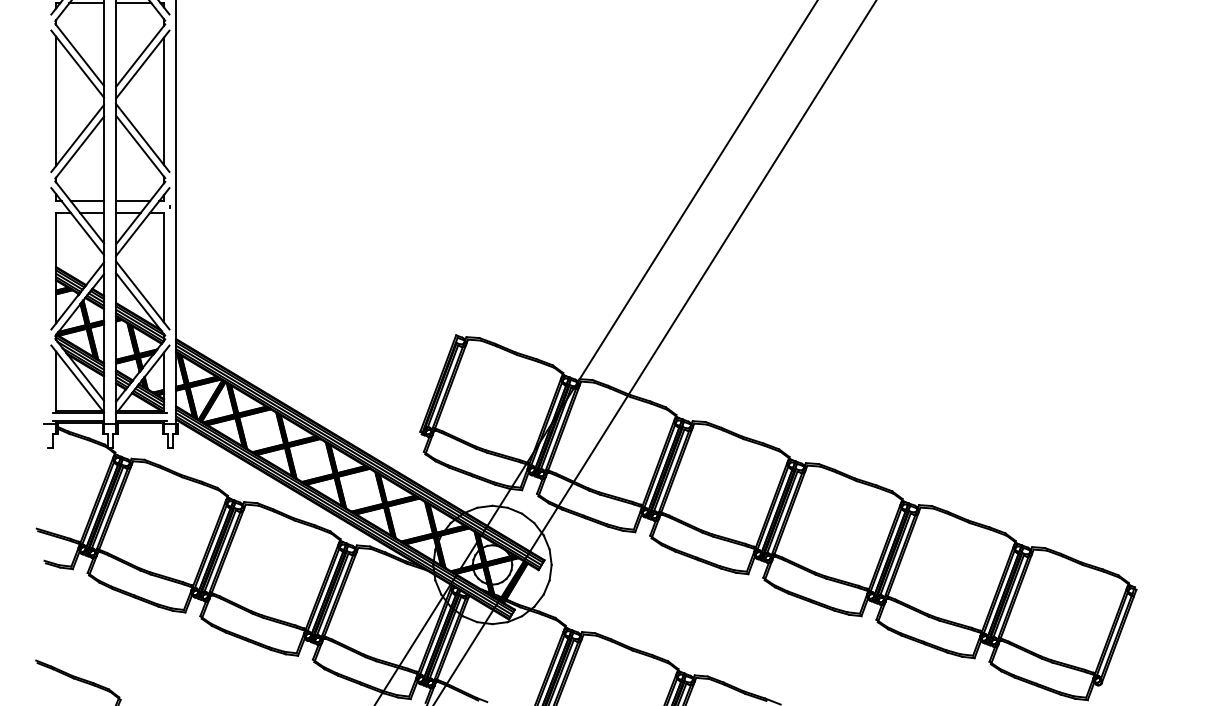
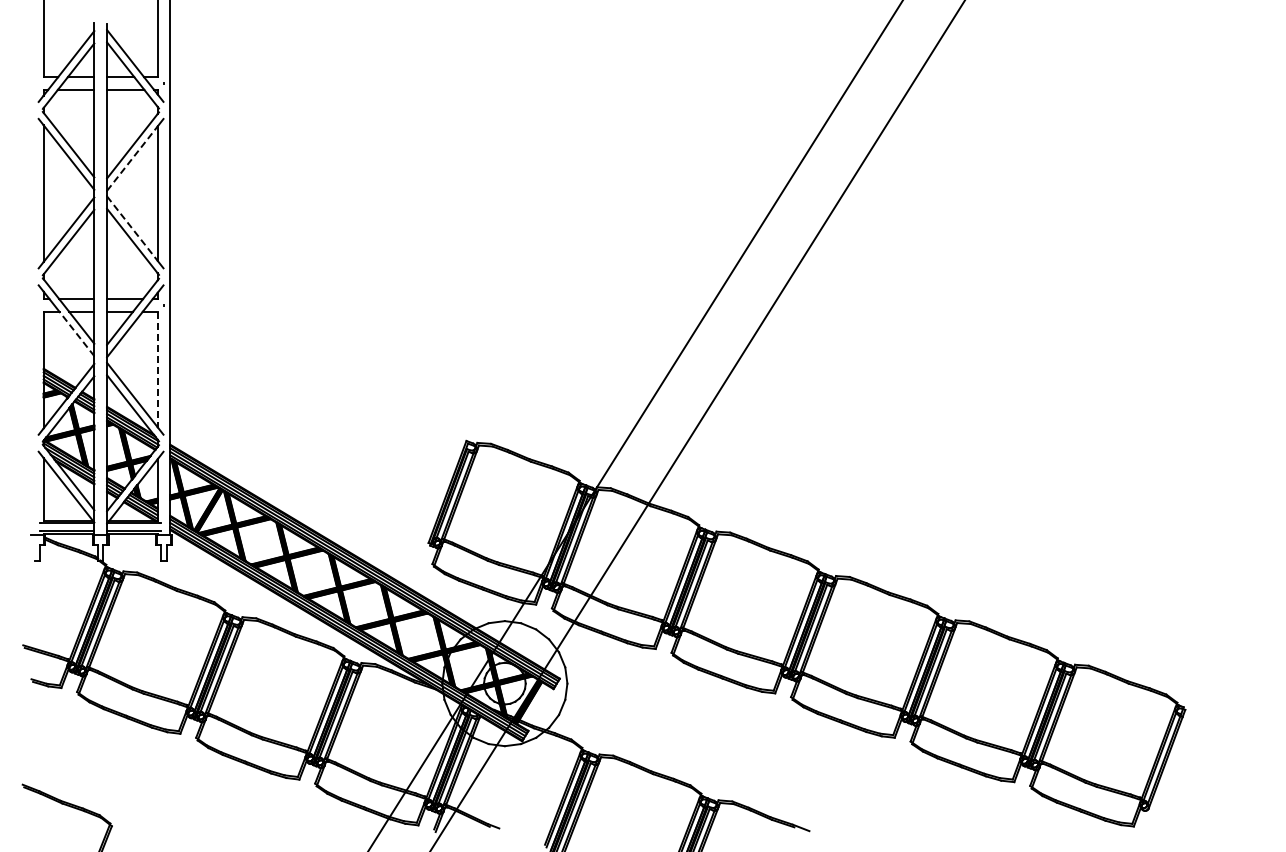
line: (140, 68) -> (132, 158), solid -> dashed
line: (140, 134) -> (132, 228), solid -> dashed
line: (87, 233) -> (76, 333), solid -> dashed
line: (163, 267) -> (157, 369), solid -> dashed

